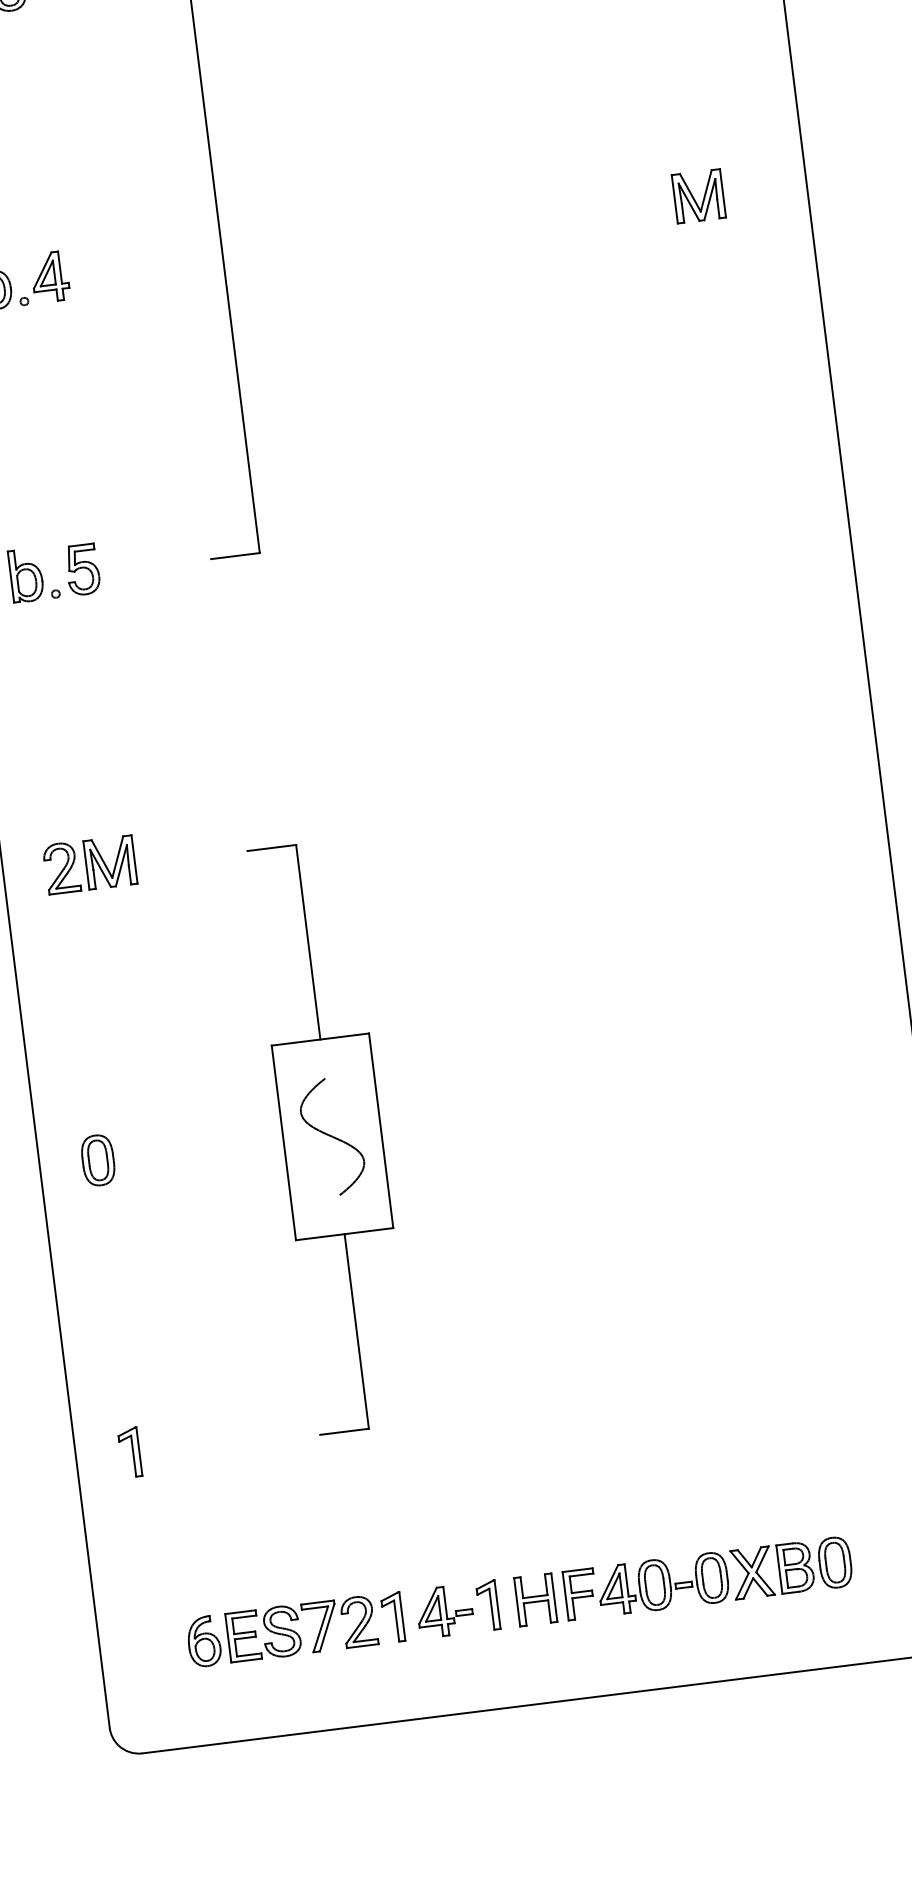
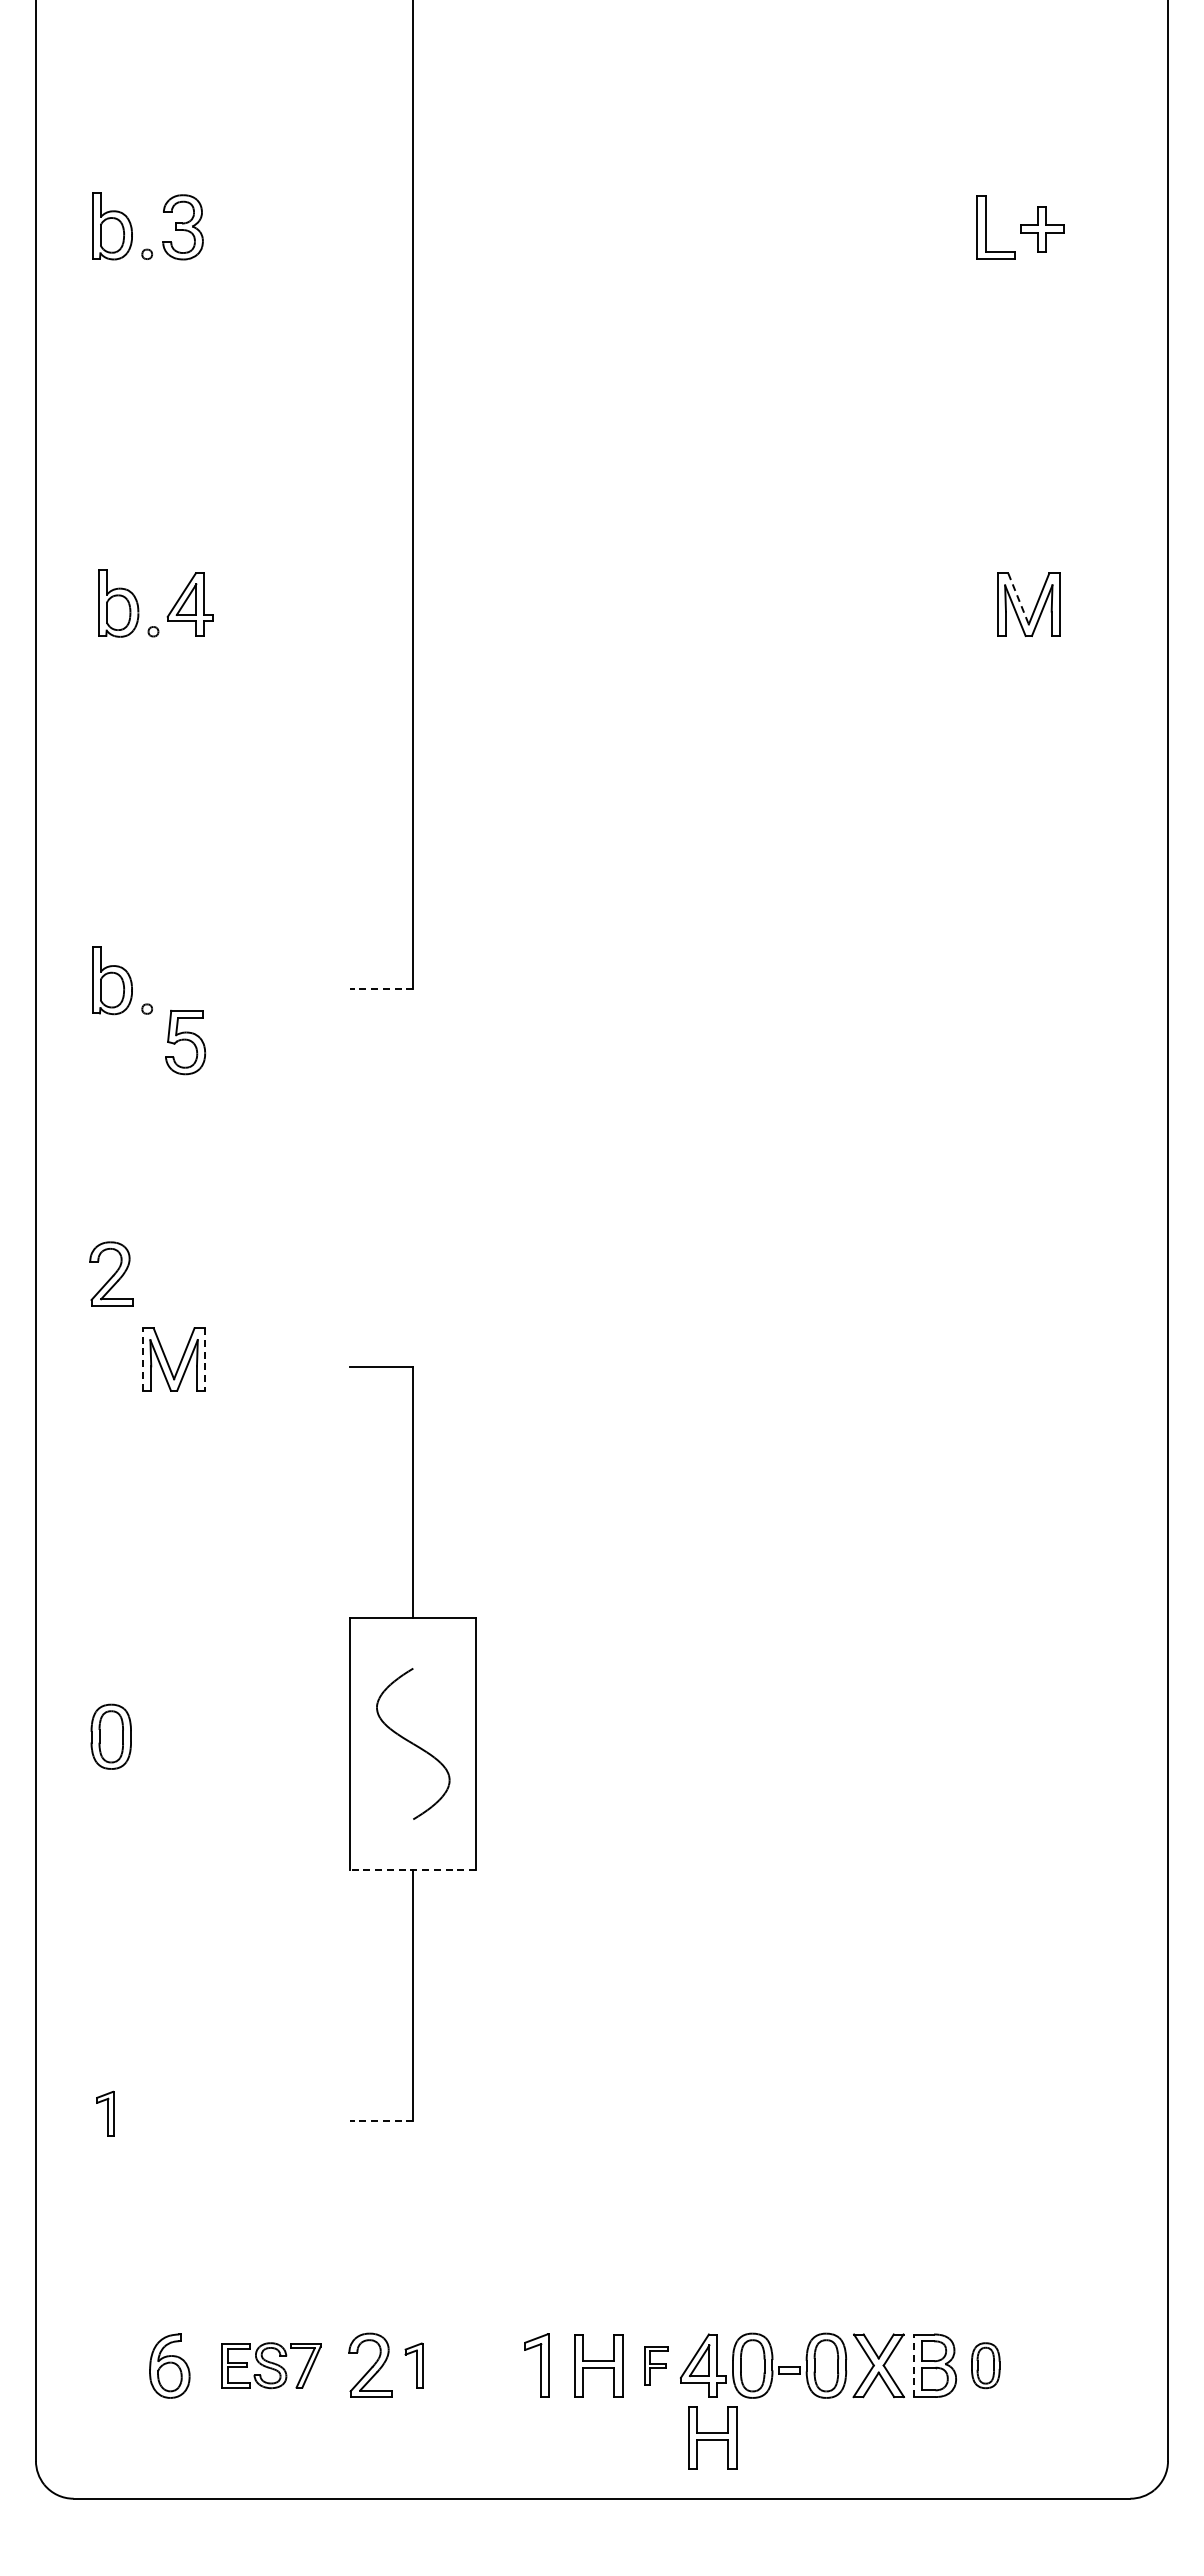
line: (690, 193) -> (1018, 599), solid -> dashed
line: (235, 556) -> (381, 989), solid -> dashed
part: (82, 569) -> (185, 1042), moved
line: (134, 859) -> (205, 1359), solid -> dashed
line: (86, 864) -> (143, 1358), solid -> dashed
part: (61, 867) -> (111, 1273), moved
line: (344, 1233) -> (413, 1869), solid -> dashed
line: (344, 1431) -> (381, 2121), solid -> dashed
part: (130, 1452) -> (105, 2113), size x0.7
part: (835, 1562) -> (985, 2365), size x0.7
line: (779, 1569) -> (913, 2365), solid -> dashed
part: (580, 1594) -> (656, 2365), size x0.6
part: (444, 1611) -> (480, 2365), removed
part: (392, 1617) -> (413, 2365), size x0.7
part: (282, 1631) -> (271, 2365), size x0.7
part: (630, 1644) -> (712, 2437), added

